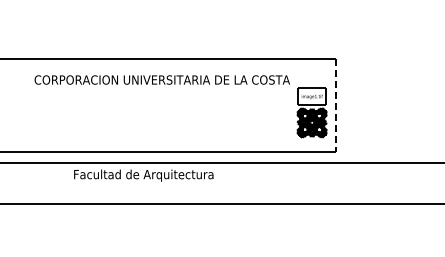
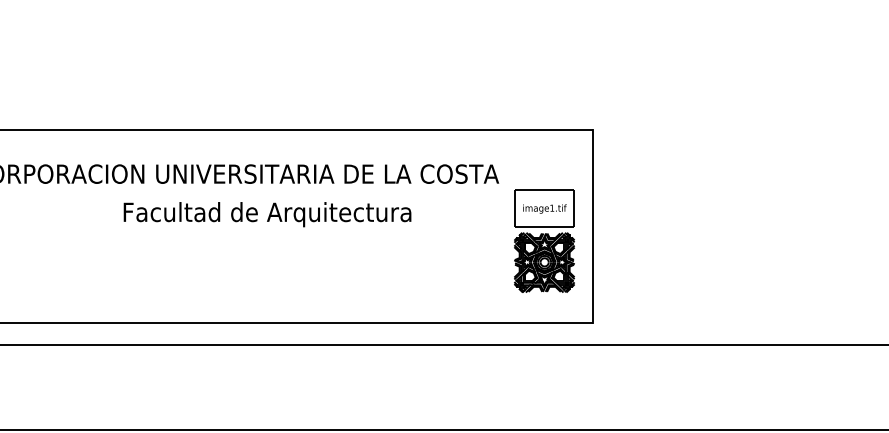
line: (335, 105) -> (592, 226), dashed -> solid
text: (143, 175) -> (266, 214), moved

